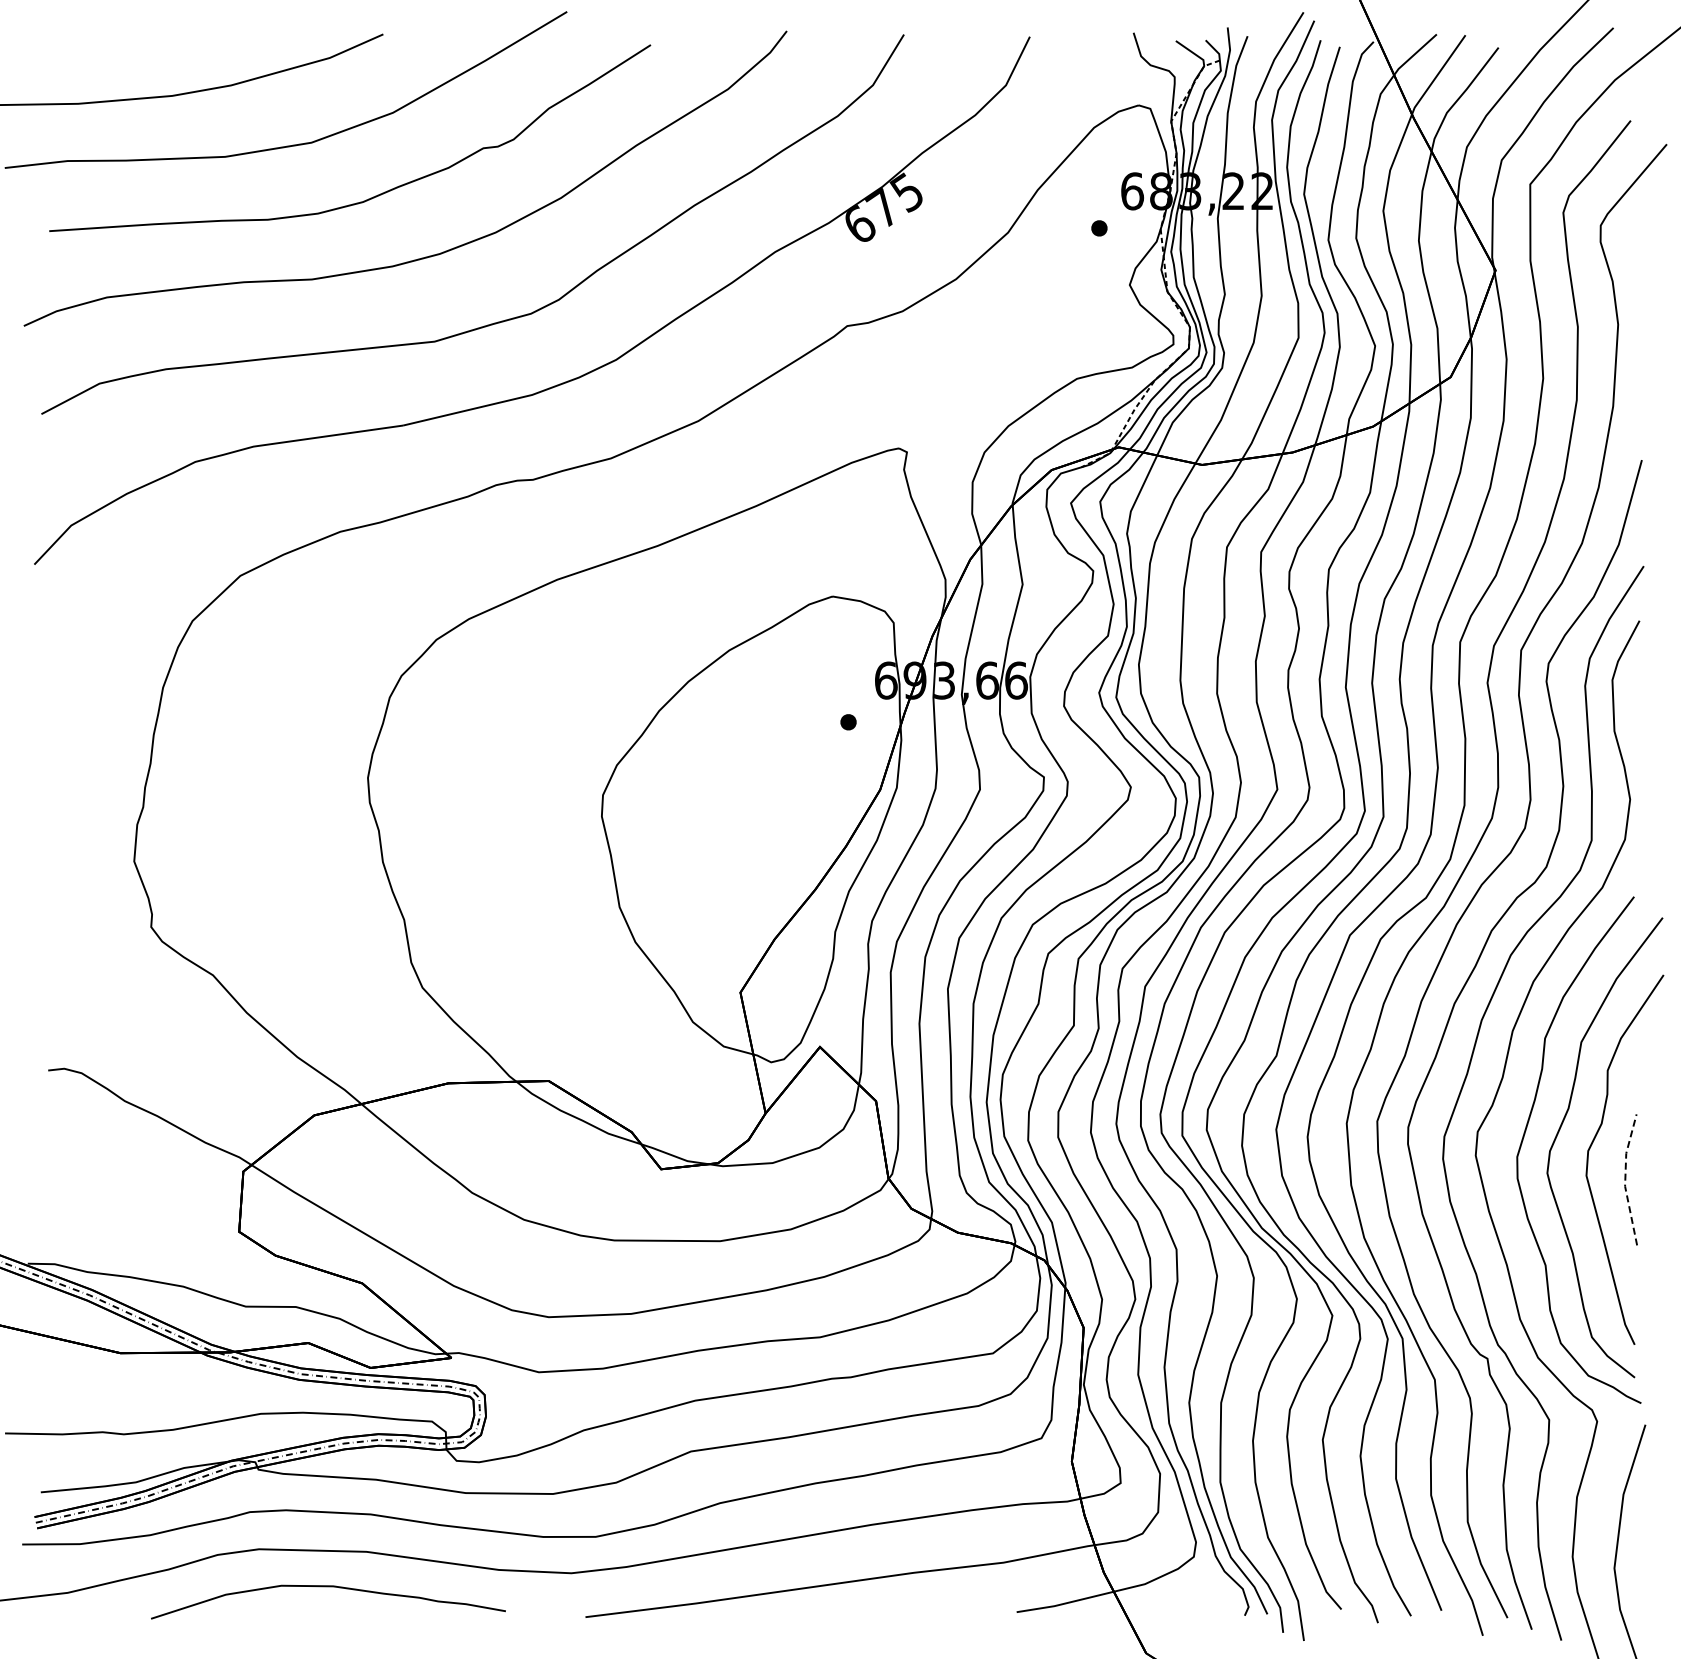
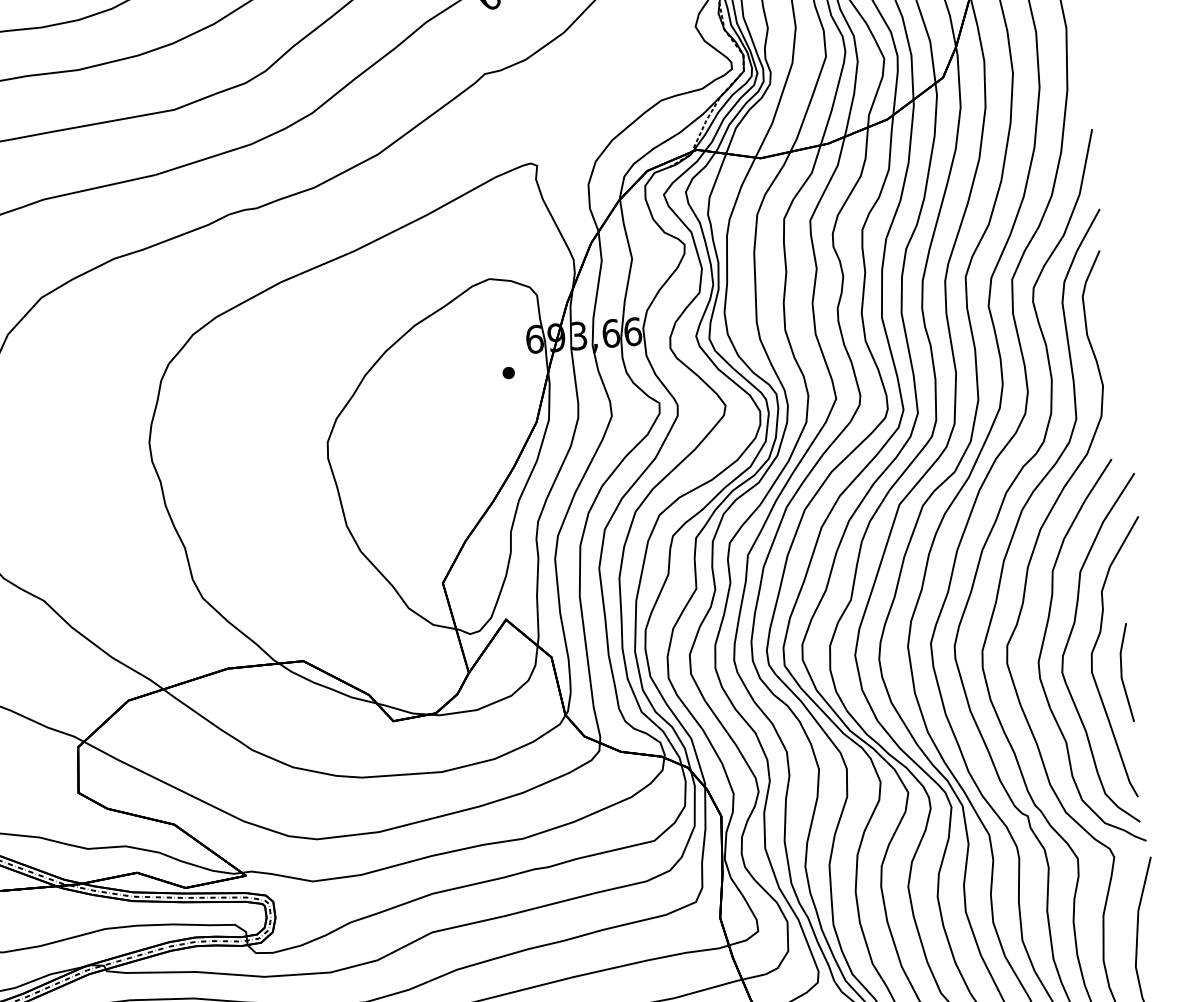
line: (1625, 1179) -> (1121, 672), dashed -> solid

